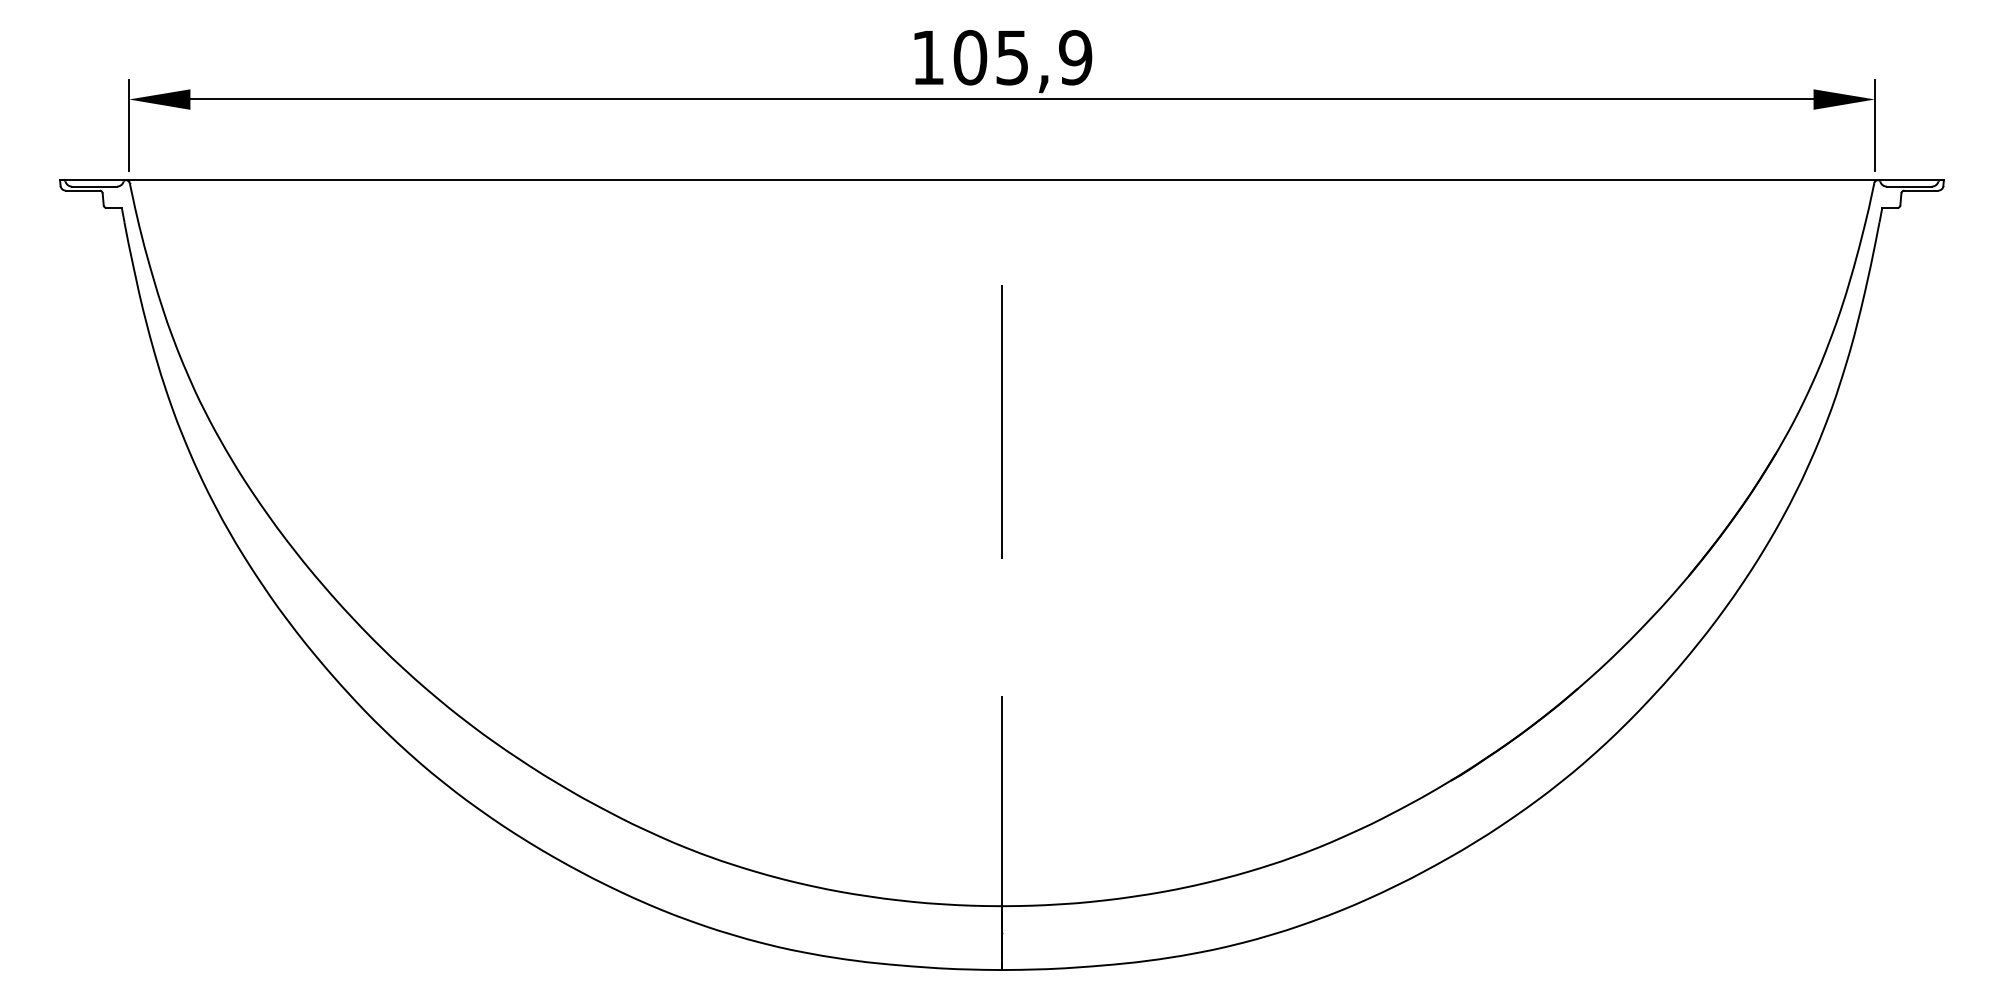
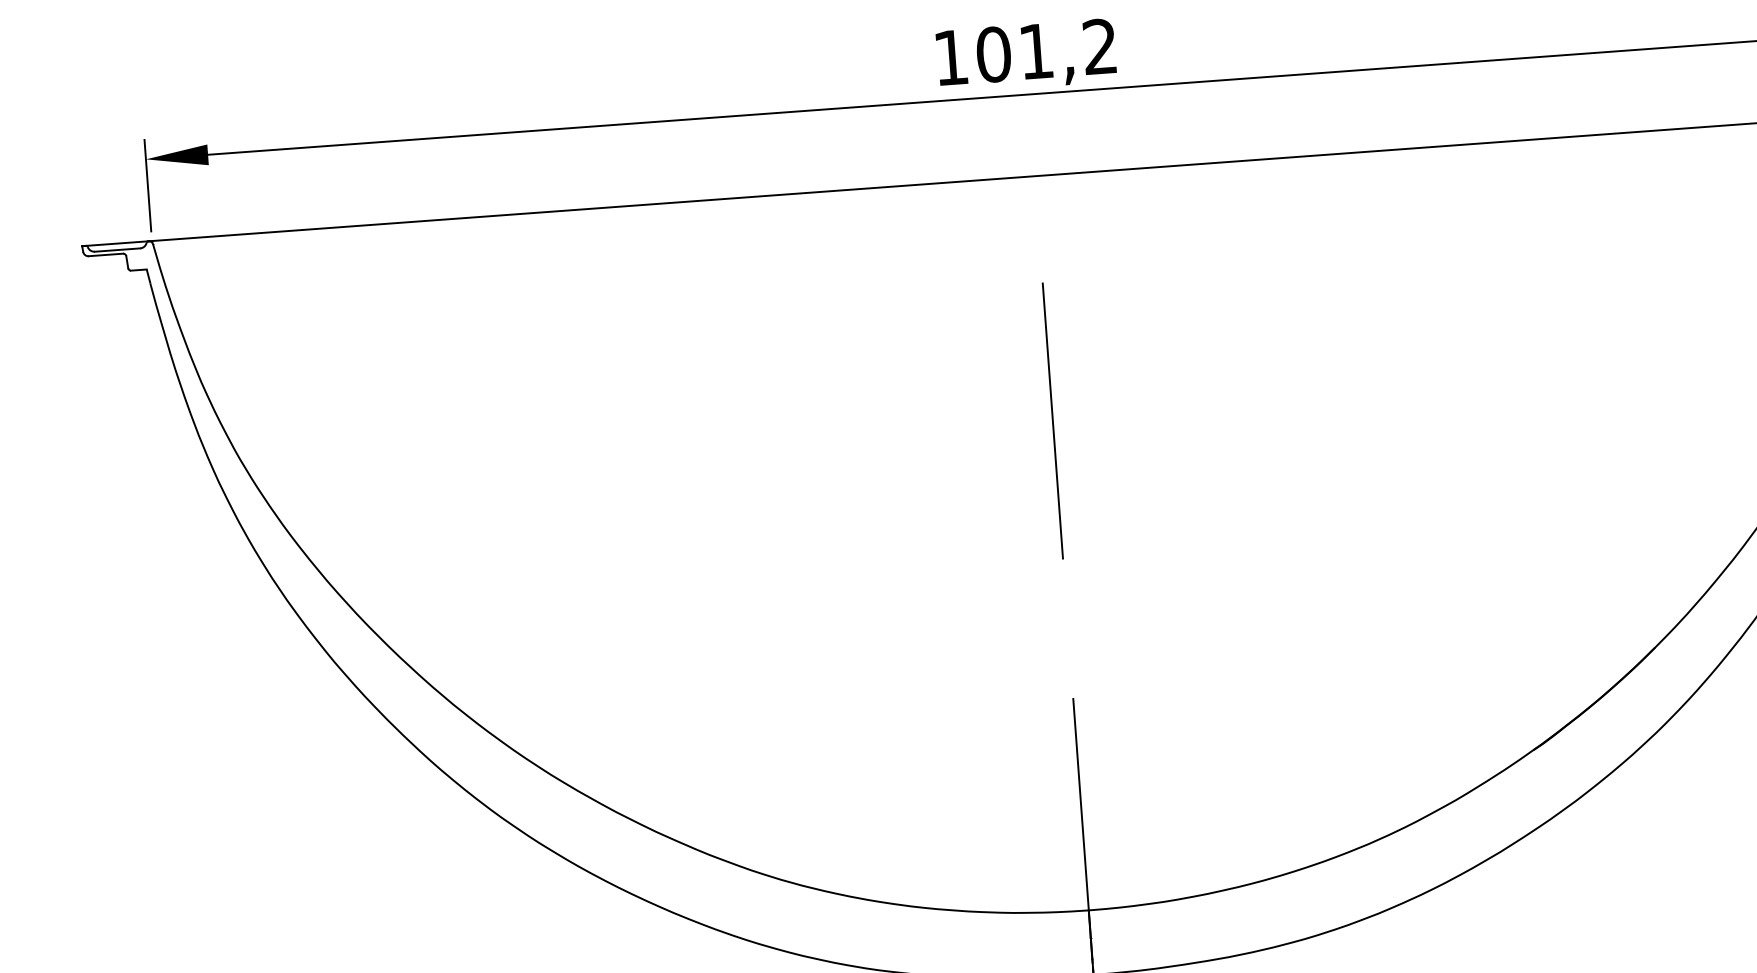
text: (1044, 57) -> (1068, 48), 105,9 -> 101,2

